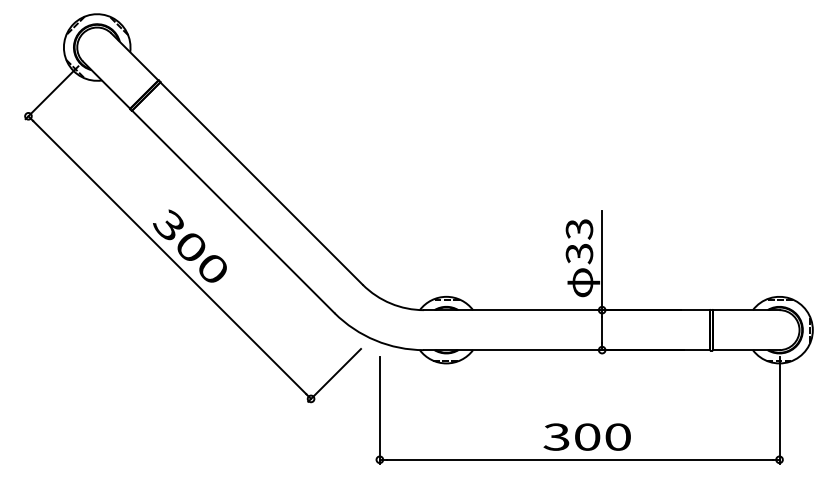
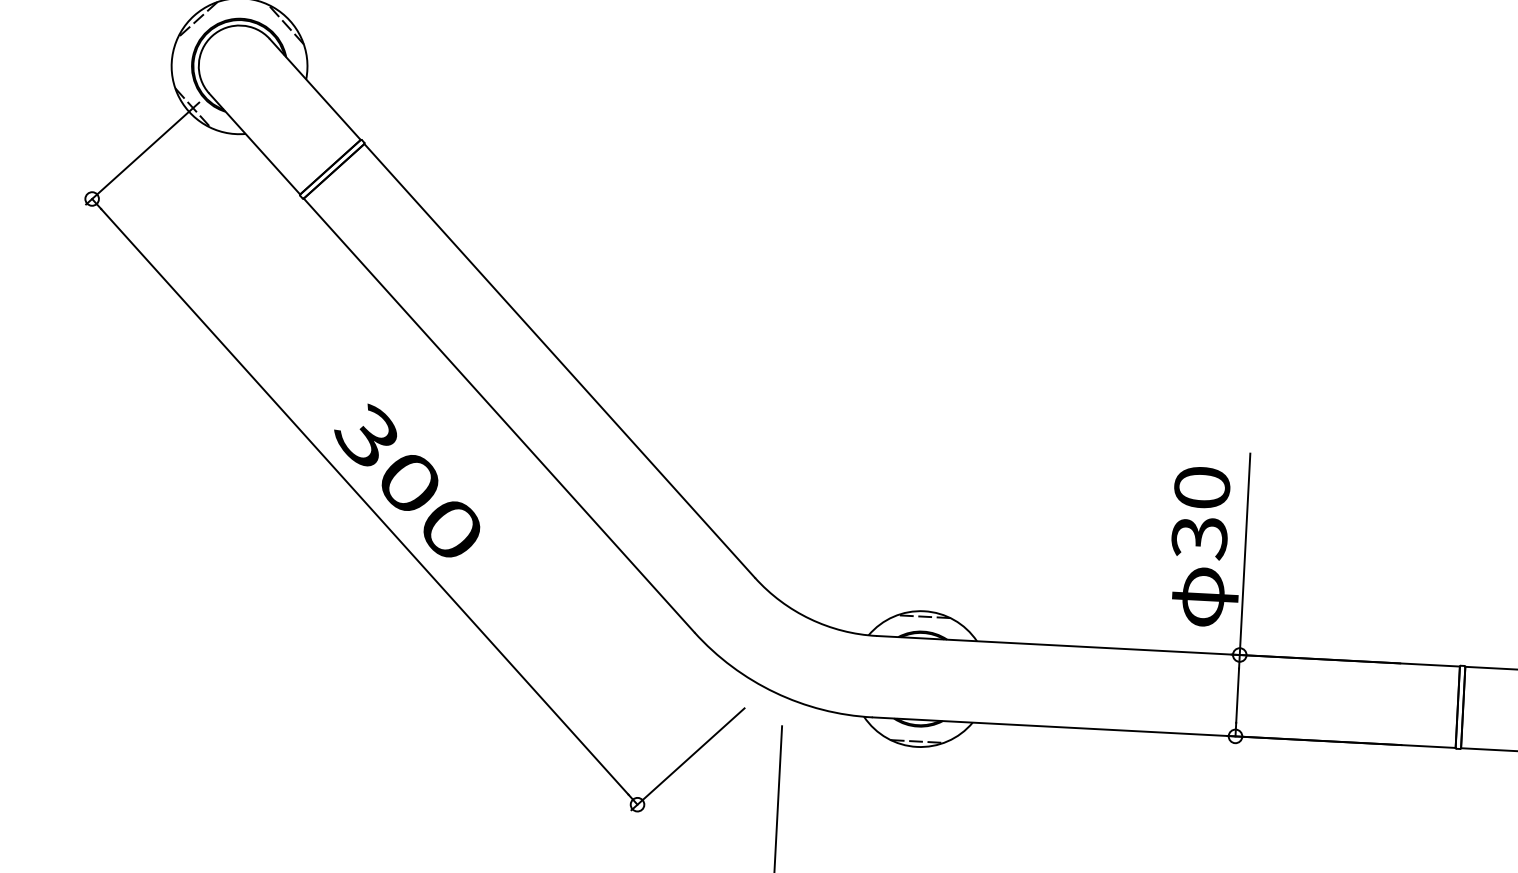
text: (579, 229) -> (1202, 488), 33 -> 30

